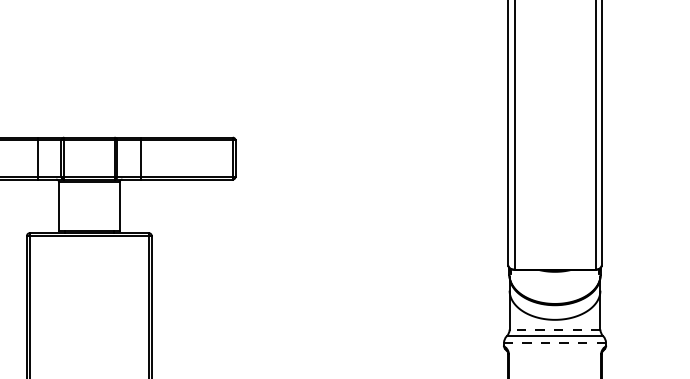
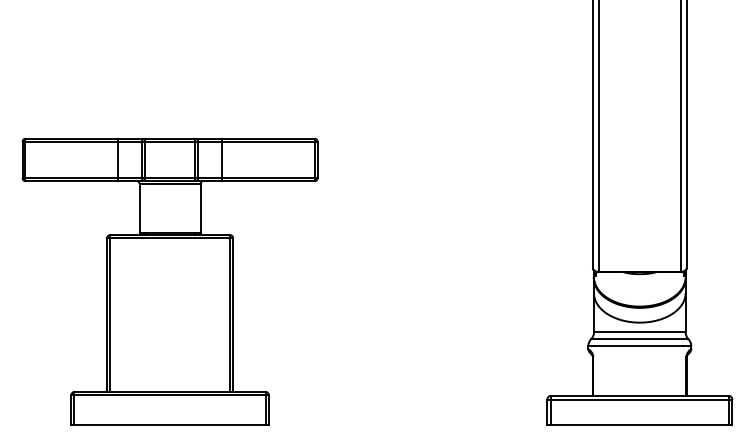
line: (554, 329) -> (639, 332), dashed -> solid
line: (554, 342) -> (639, 345), dashed -> solid

